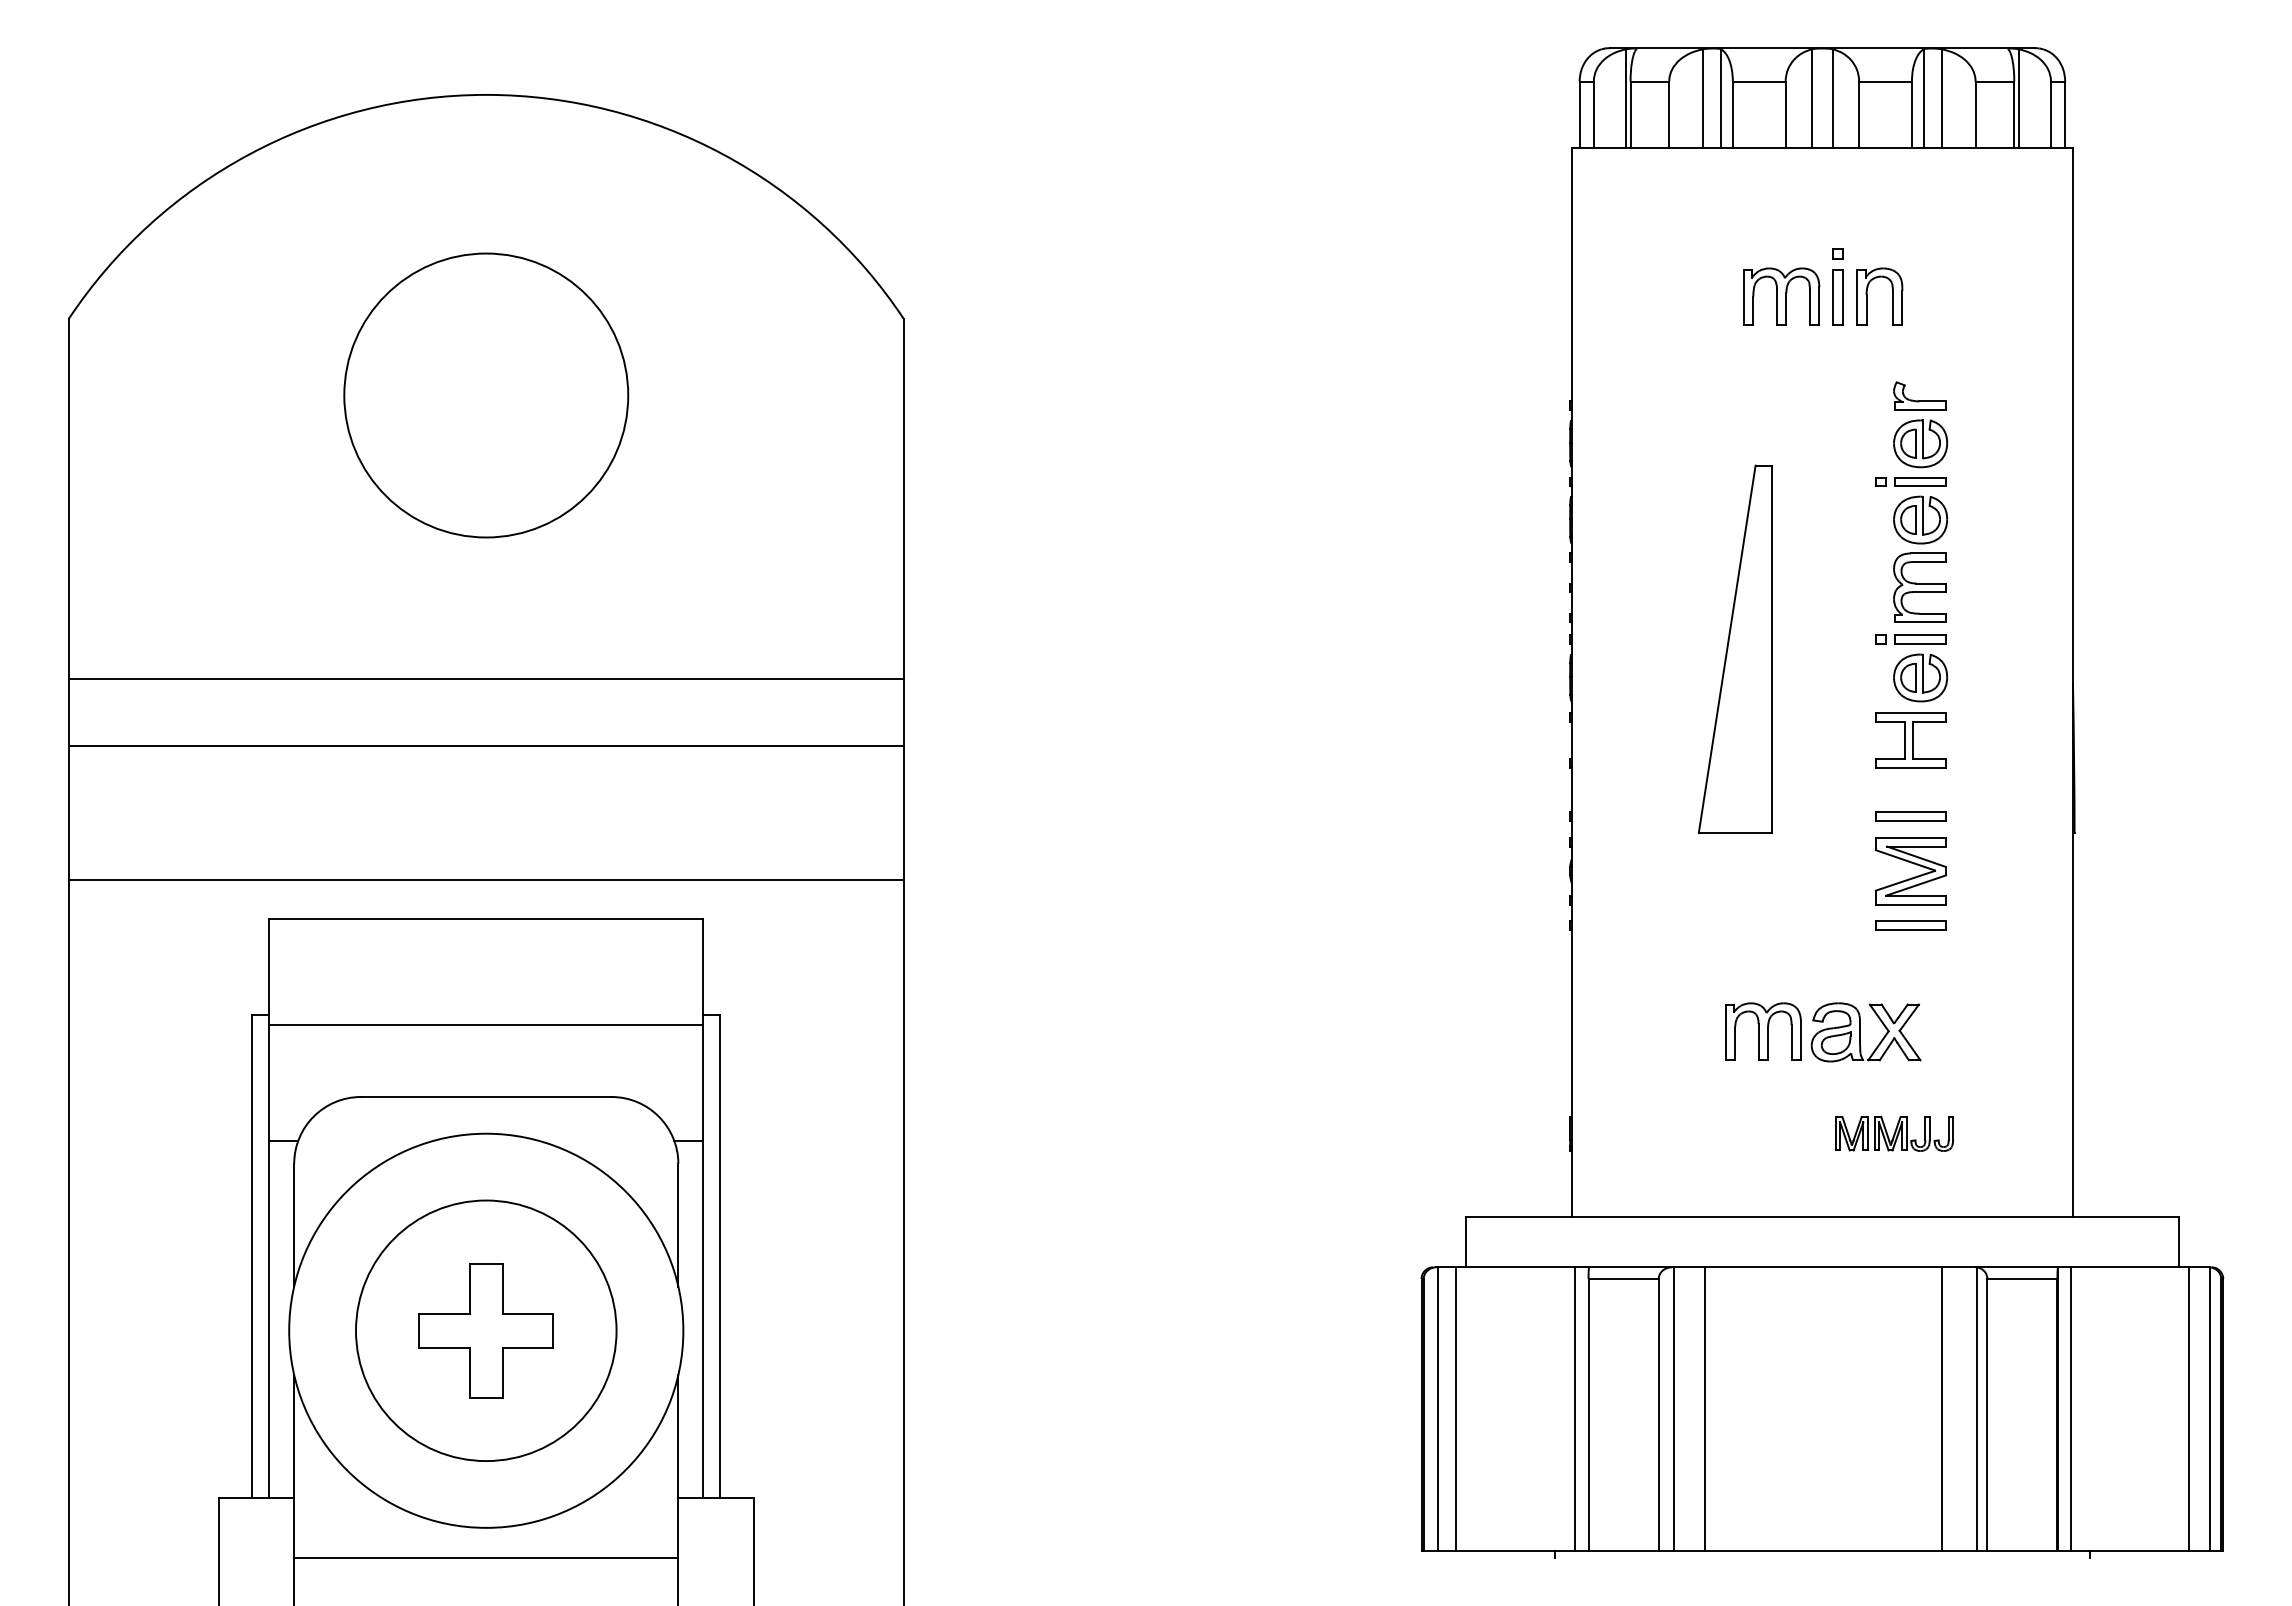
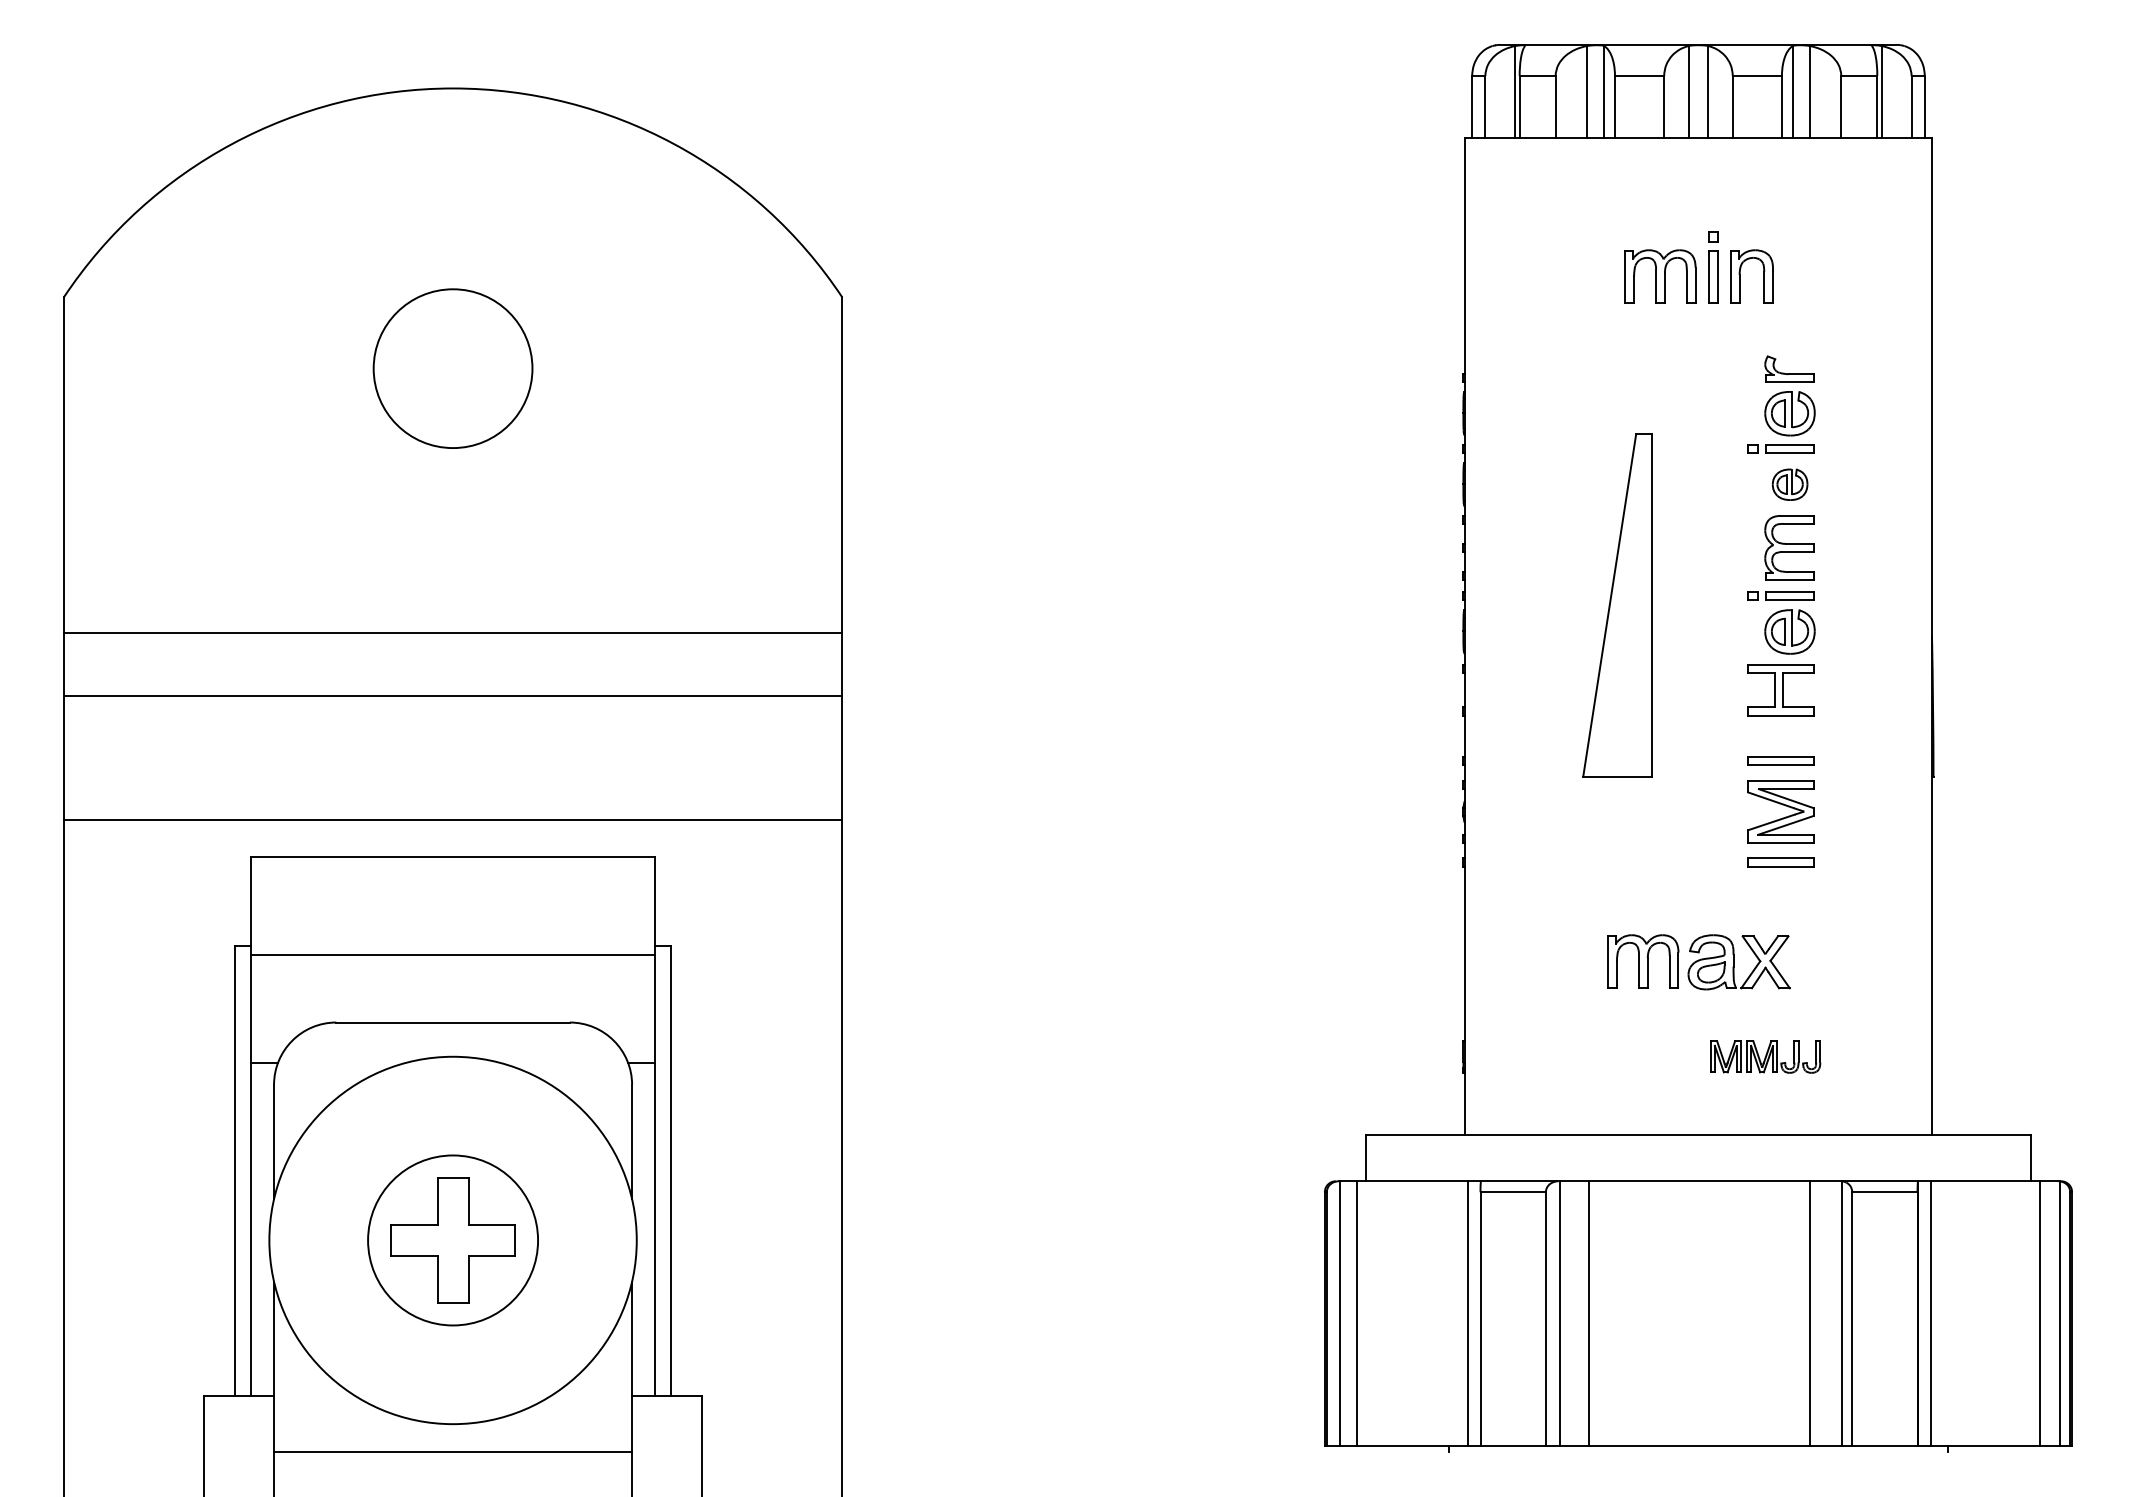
circle: (486, 395) -> (453, 368), size x0.6
part: (1920, 519) -> (1789, 484), size x0.7
circle: (486, 1330) -> (453, 1240), size x0.7

